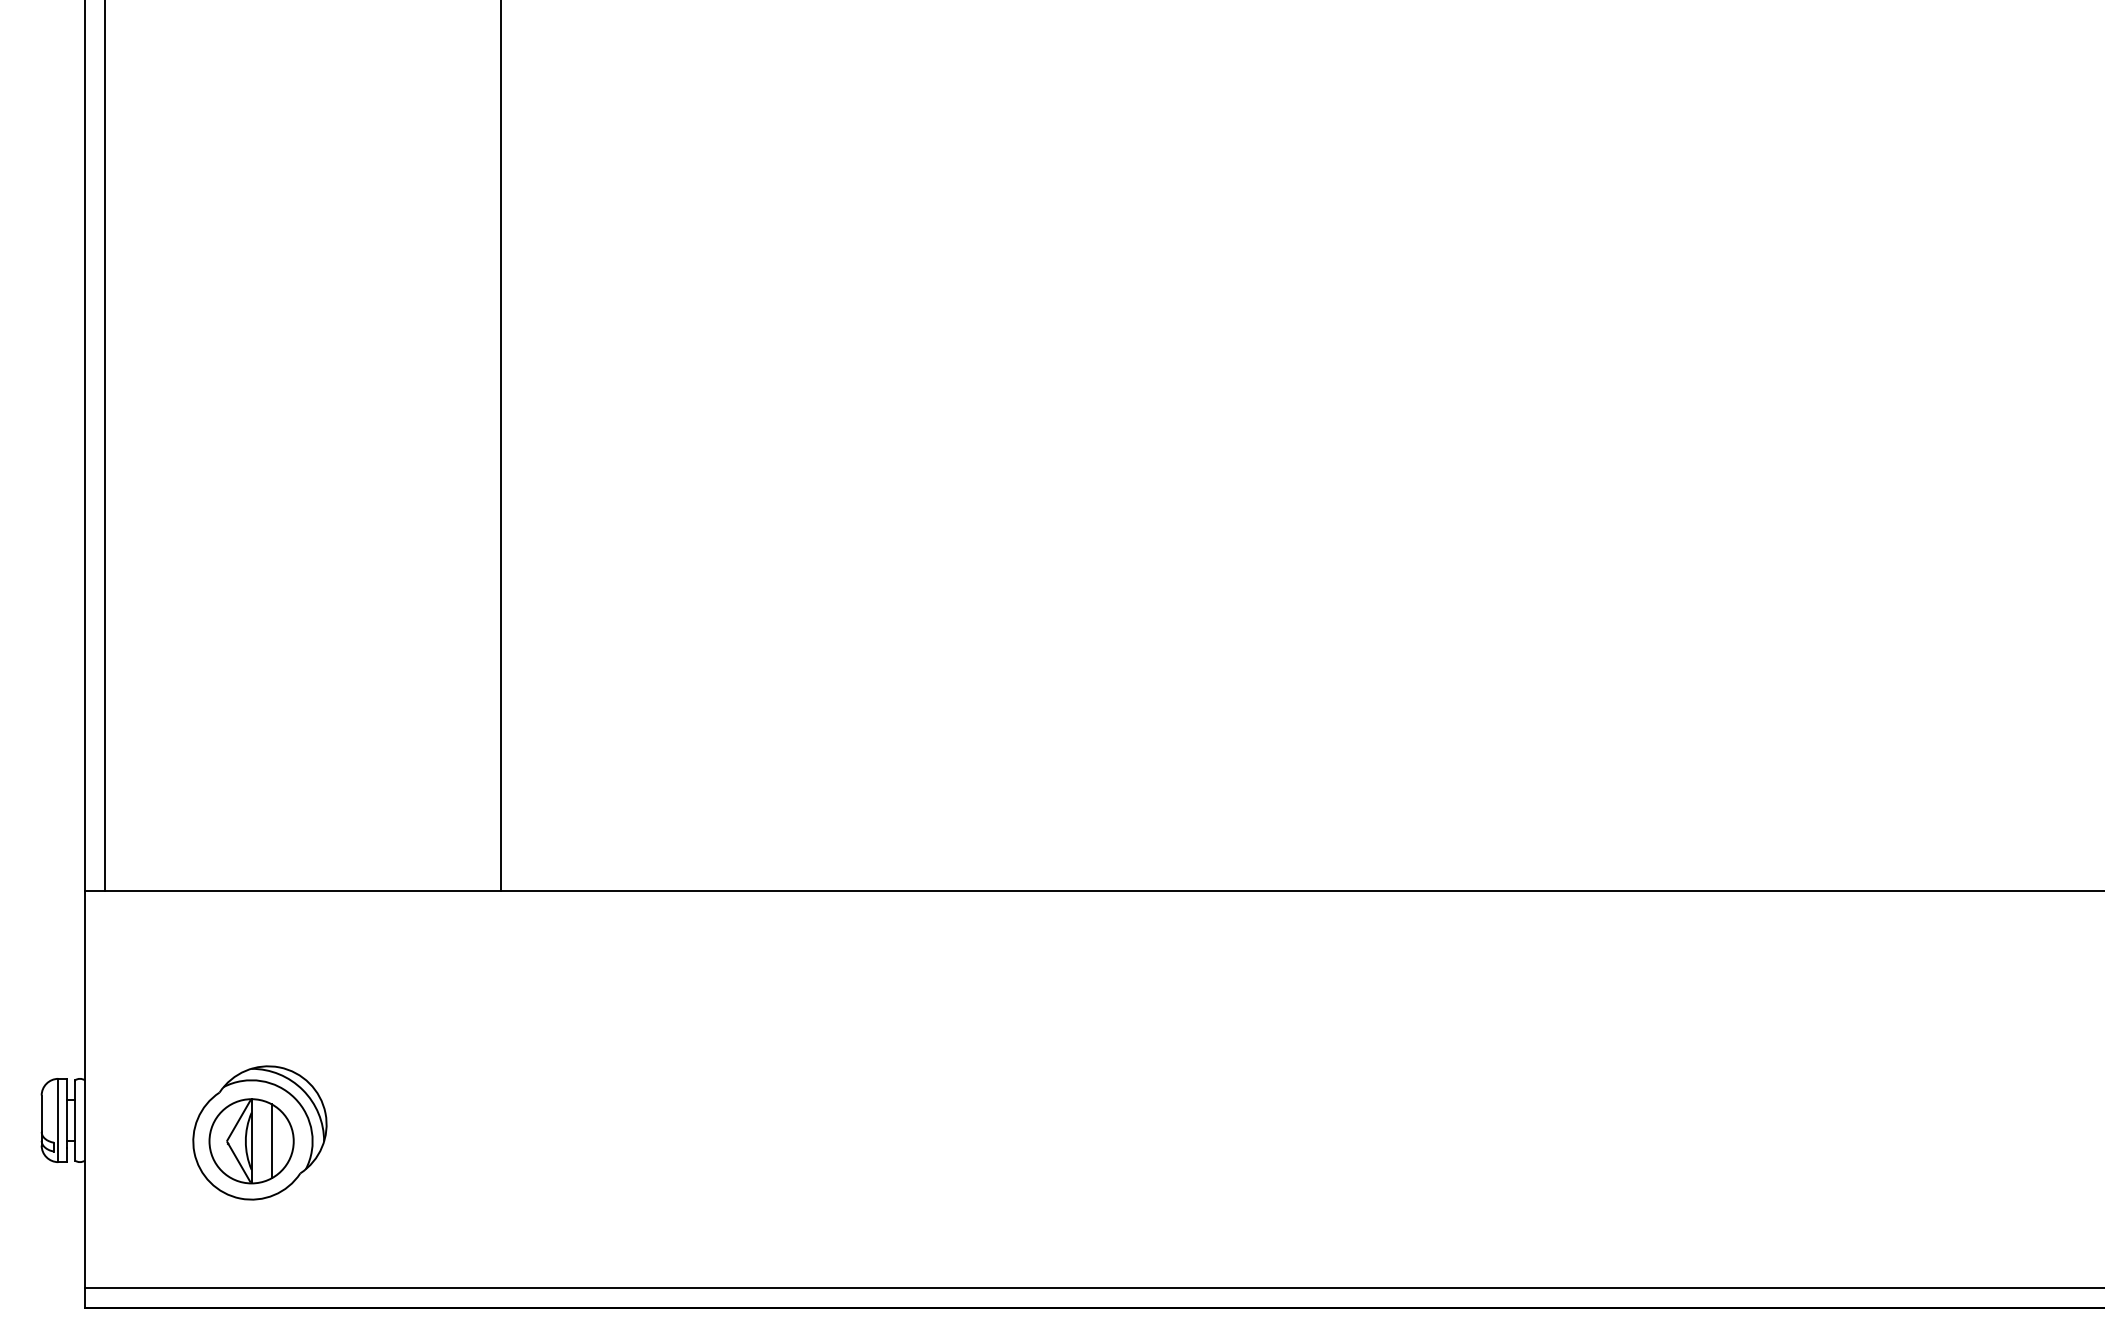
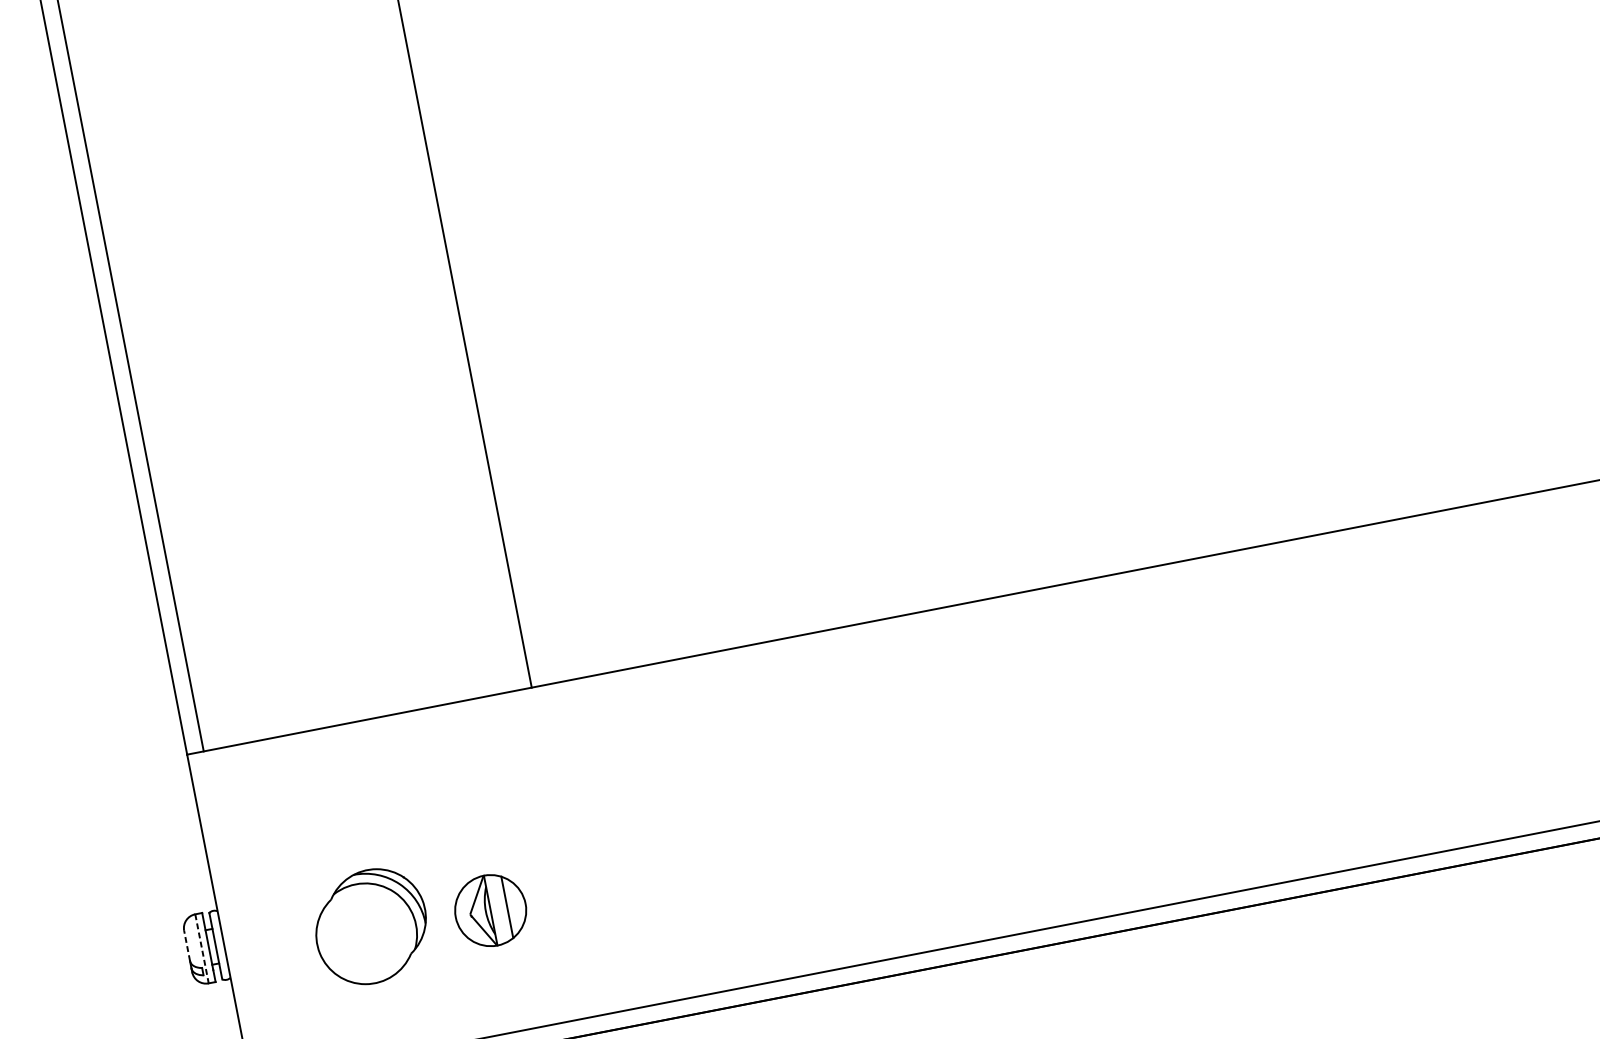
line: (41, 1113) -> (186, 945), solid -> dashed
line: (58, 1120) -> (202, 948), solid -> dashed
part: (251, 1141) -> (490, 910), moved

